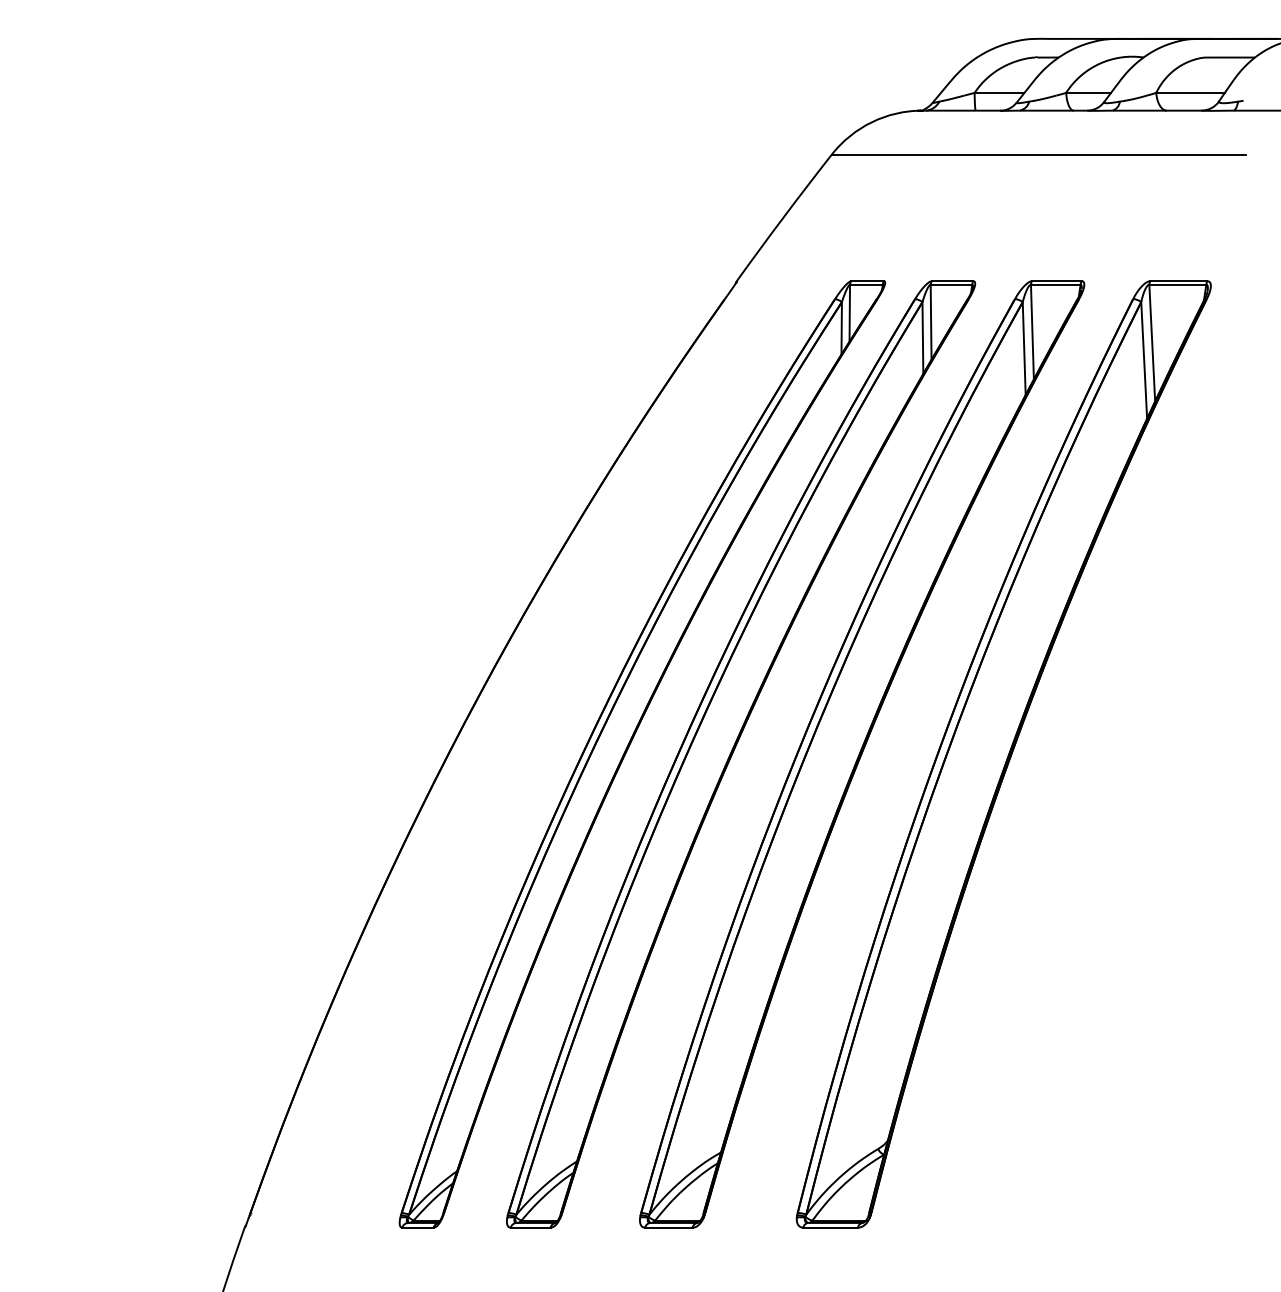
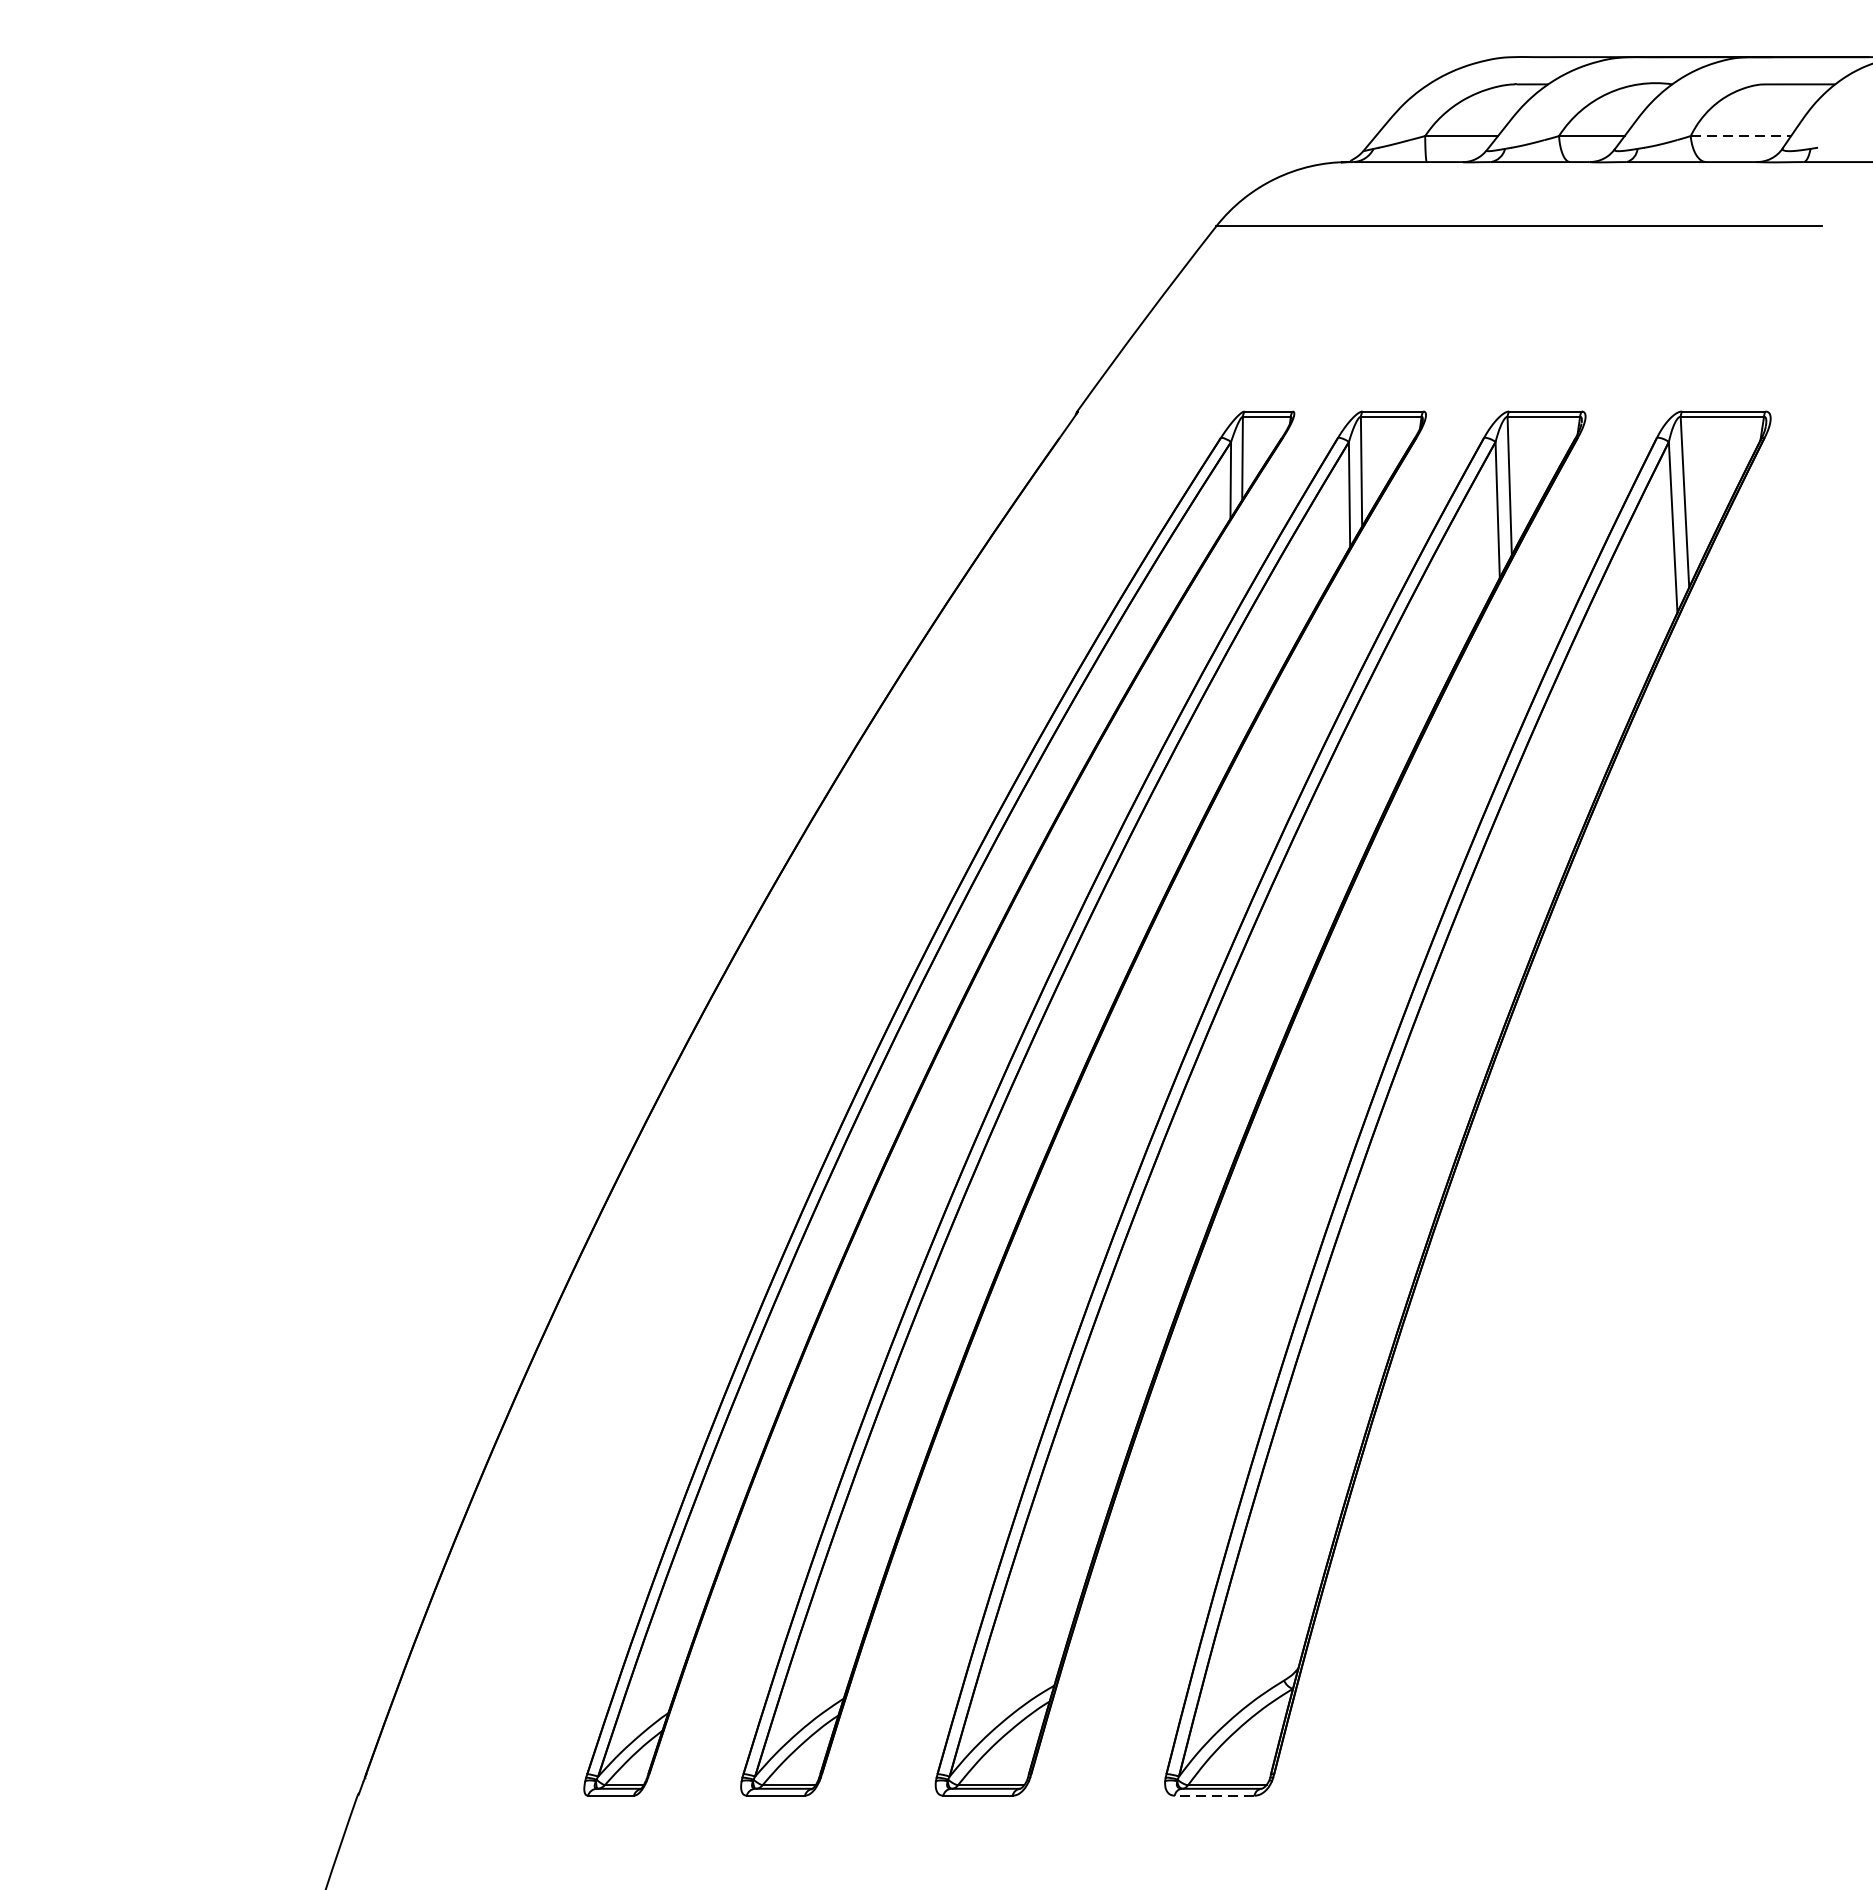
line: (1191, 92) -> (1742, 135), solid -> dashed
line: (830, 1227) -> (1214, 1795), solid -> dashed

